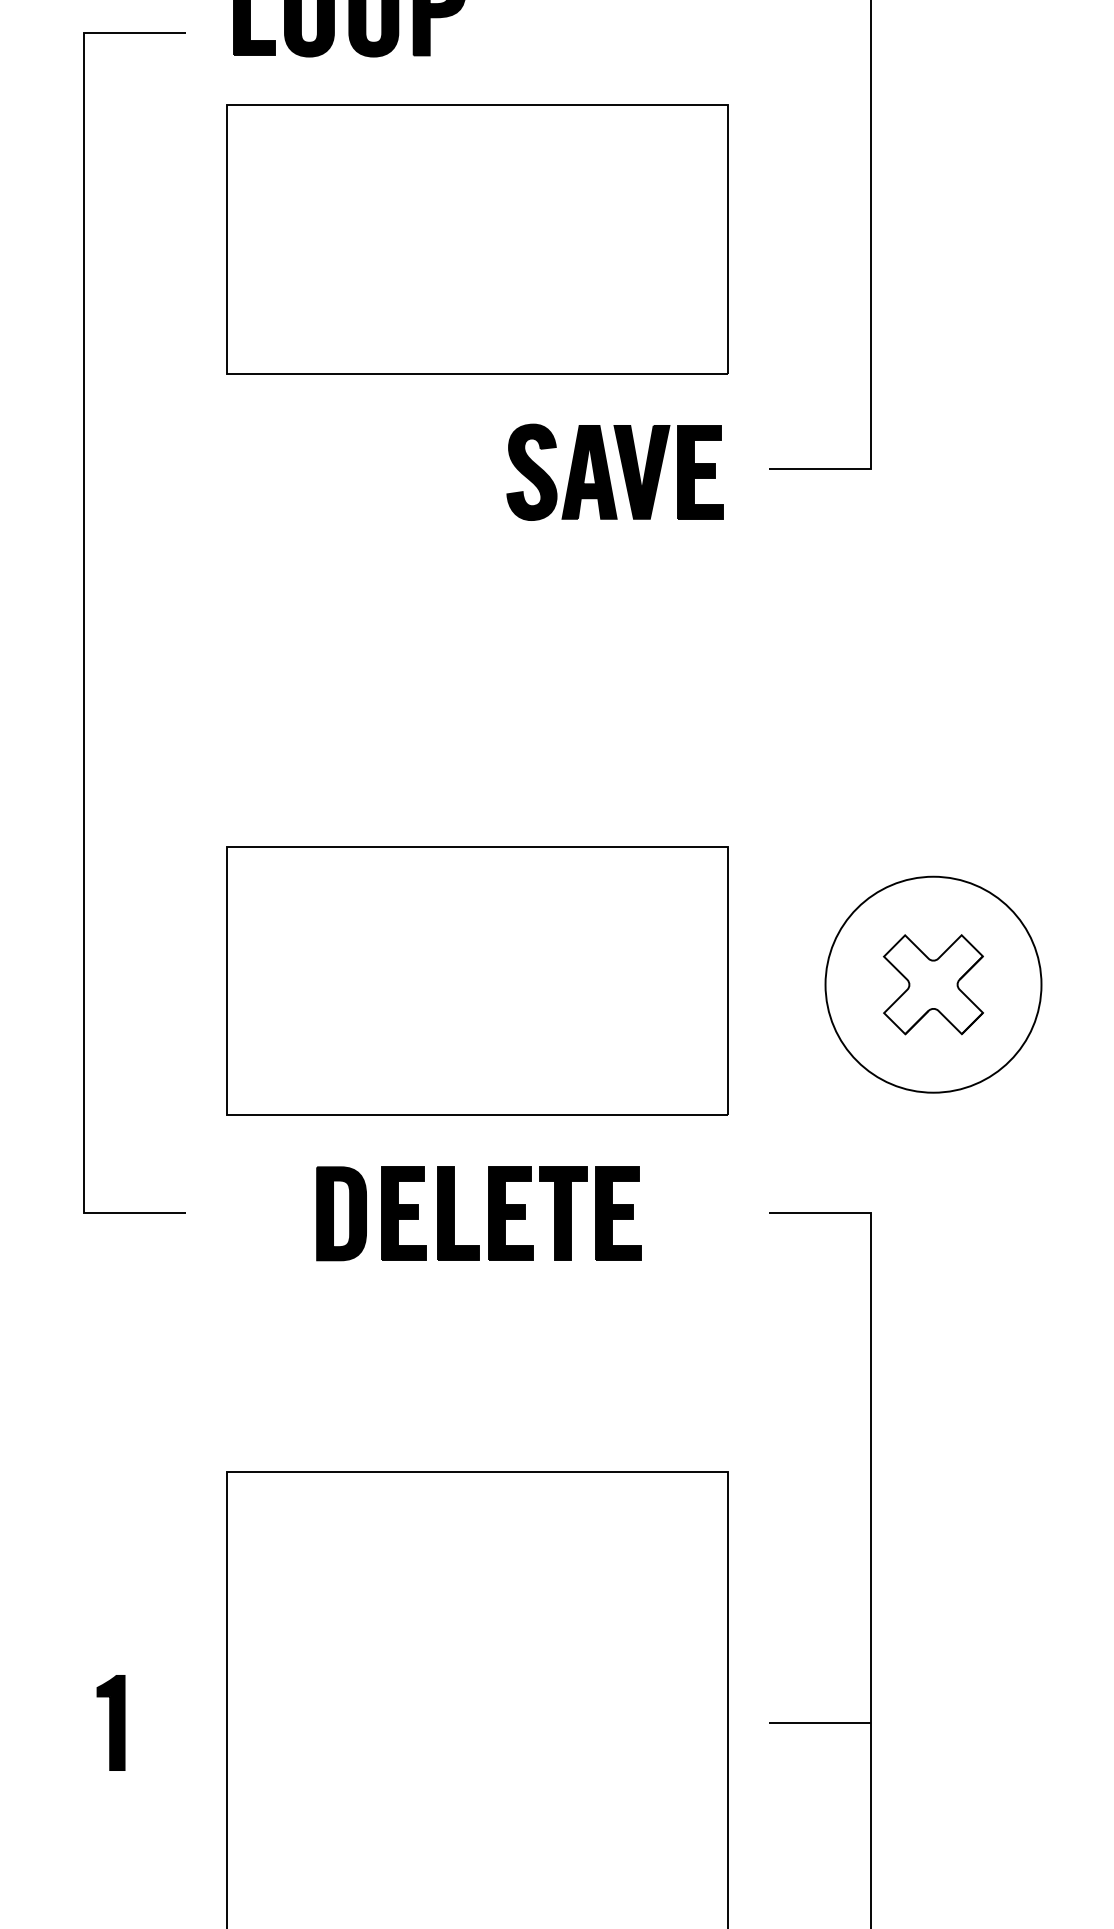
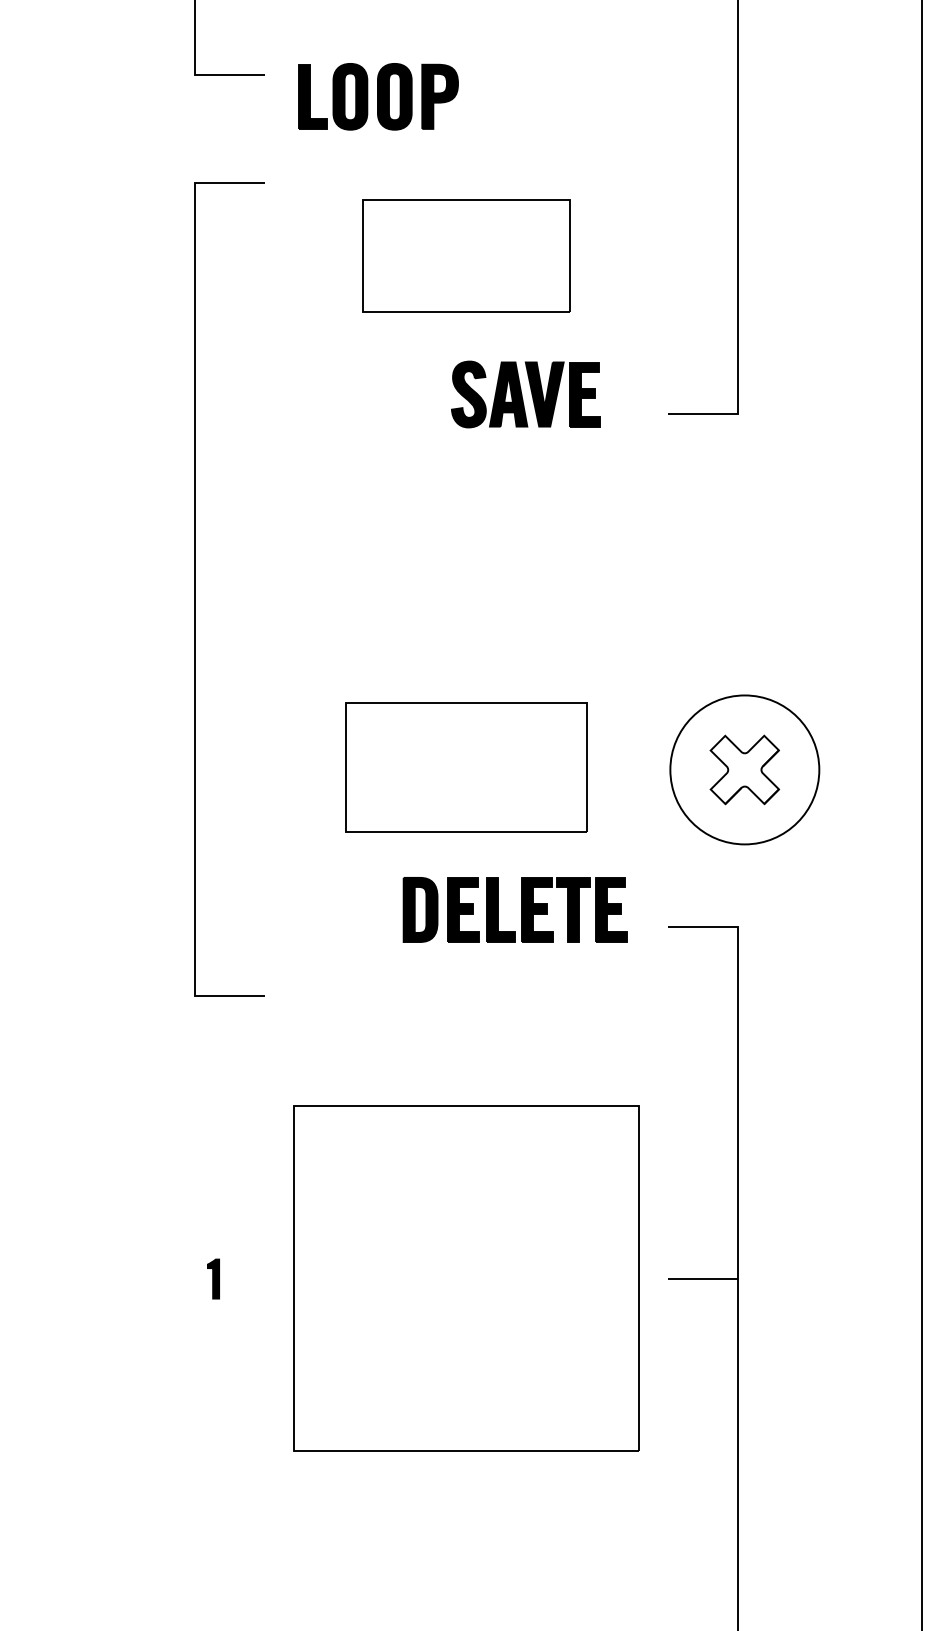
part: (477, 238) -> (466, 255), size x0.6
part: (614, 472) -> (525, 394), moved
line: (84, 623) -> (195, 589), moved
part: (477, 981) -> (466, 767), size x0.7
part: (933, 984) -> (744, 769), moved
part: (487, 1213) -> (521, 909), moved
part: (110, 1722) -> (213, 1278), size x0.6

